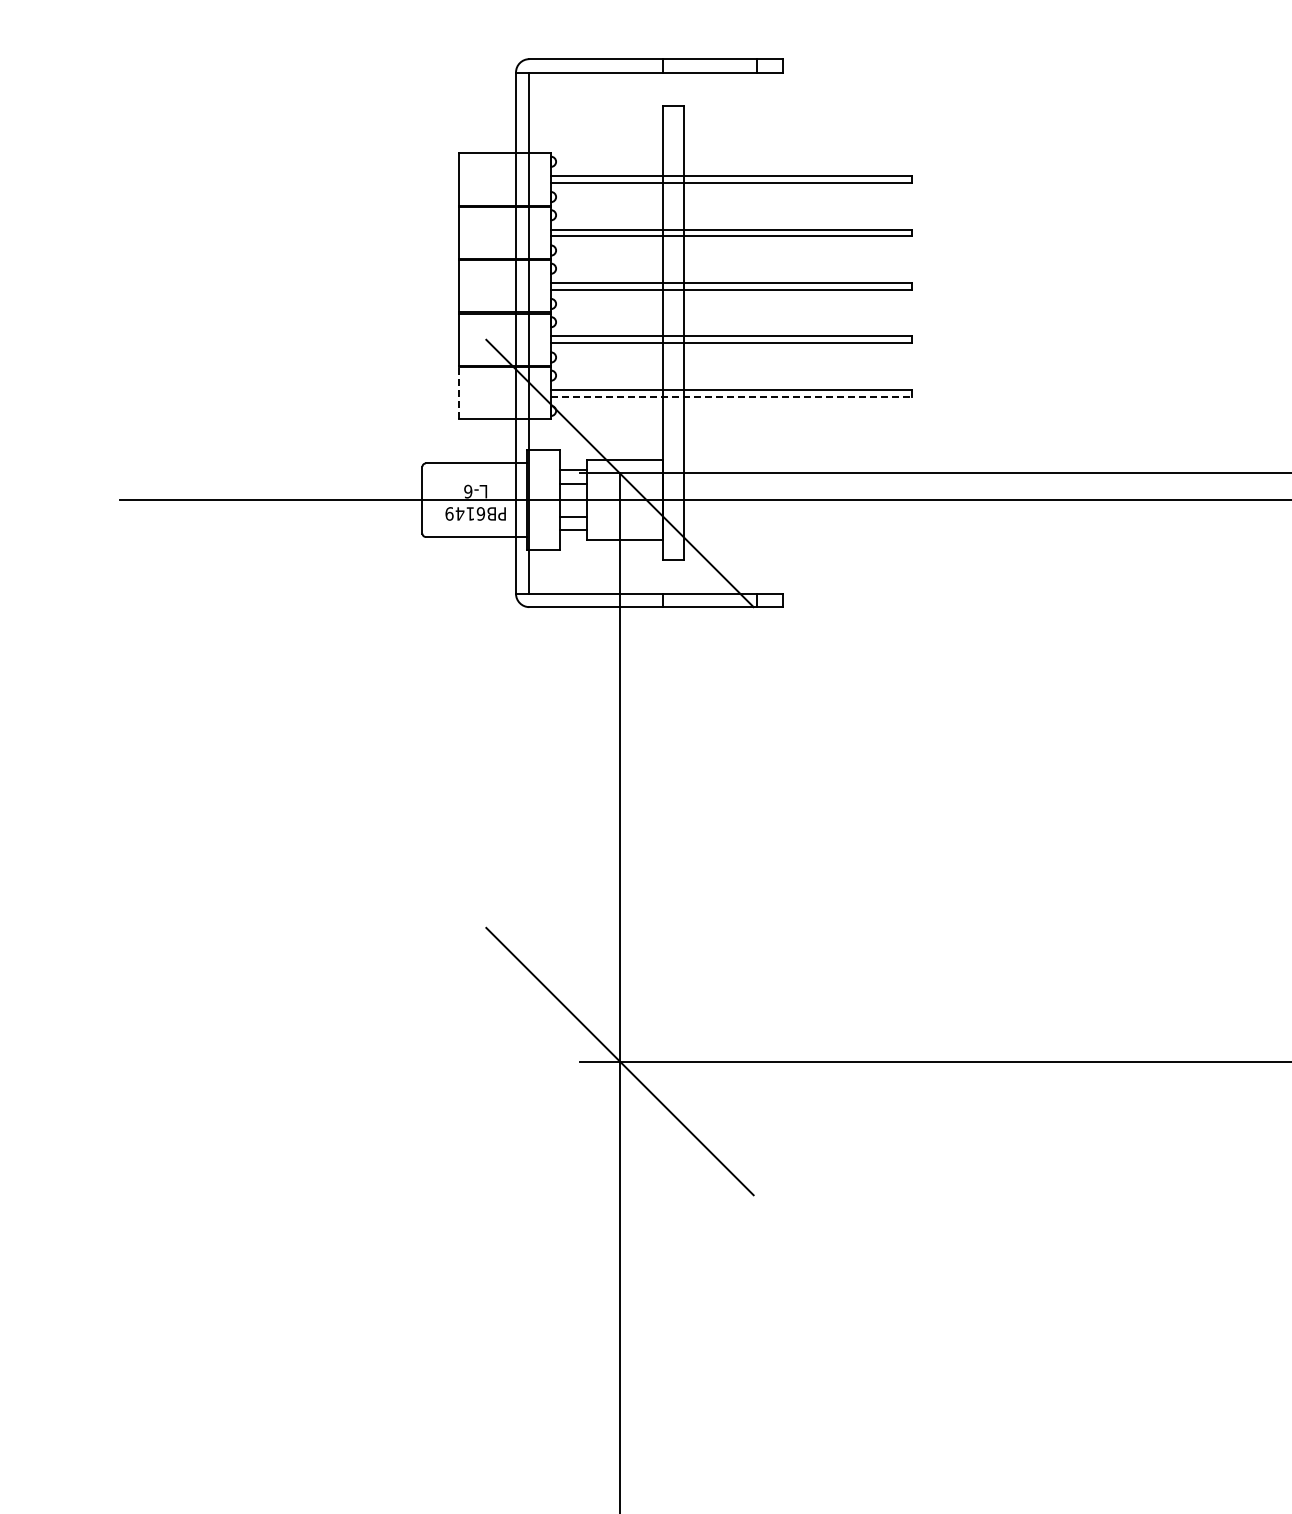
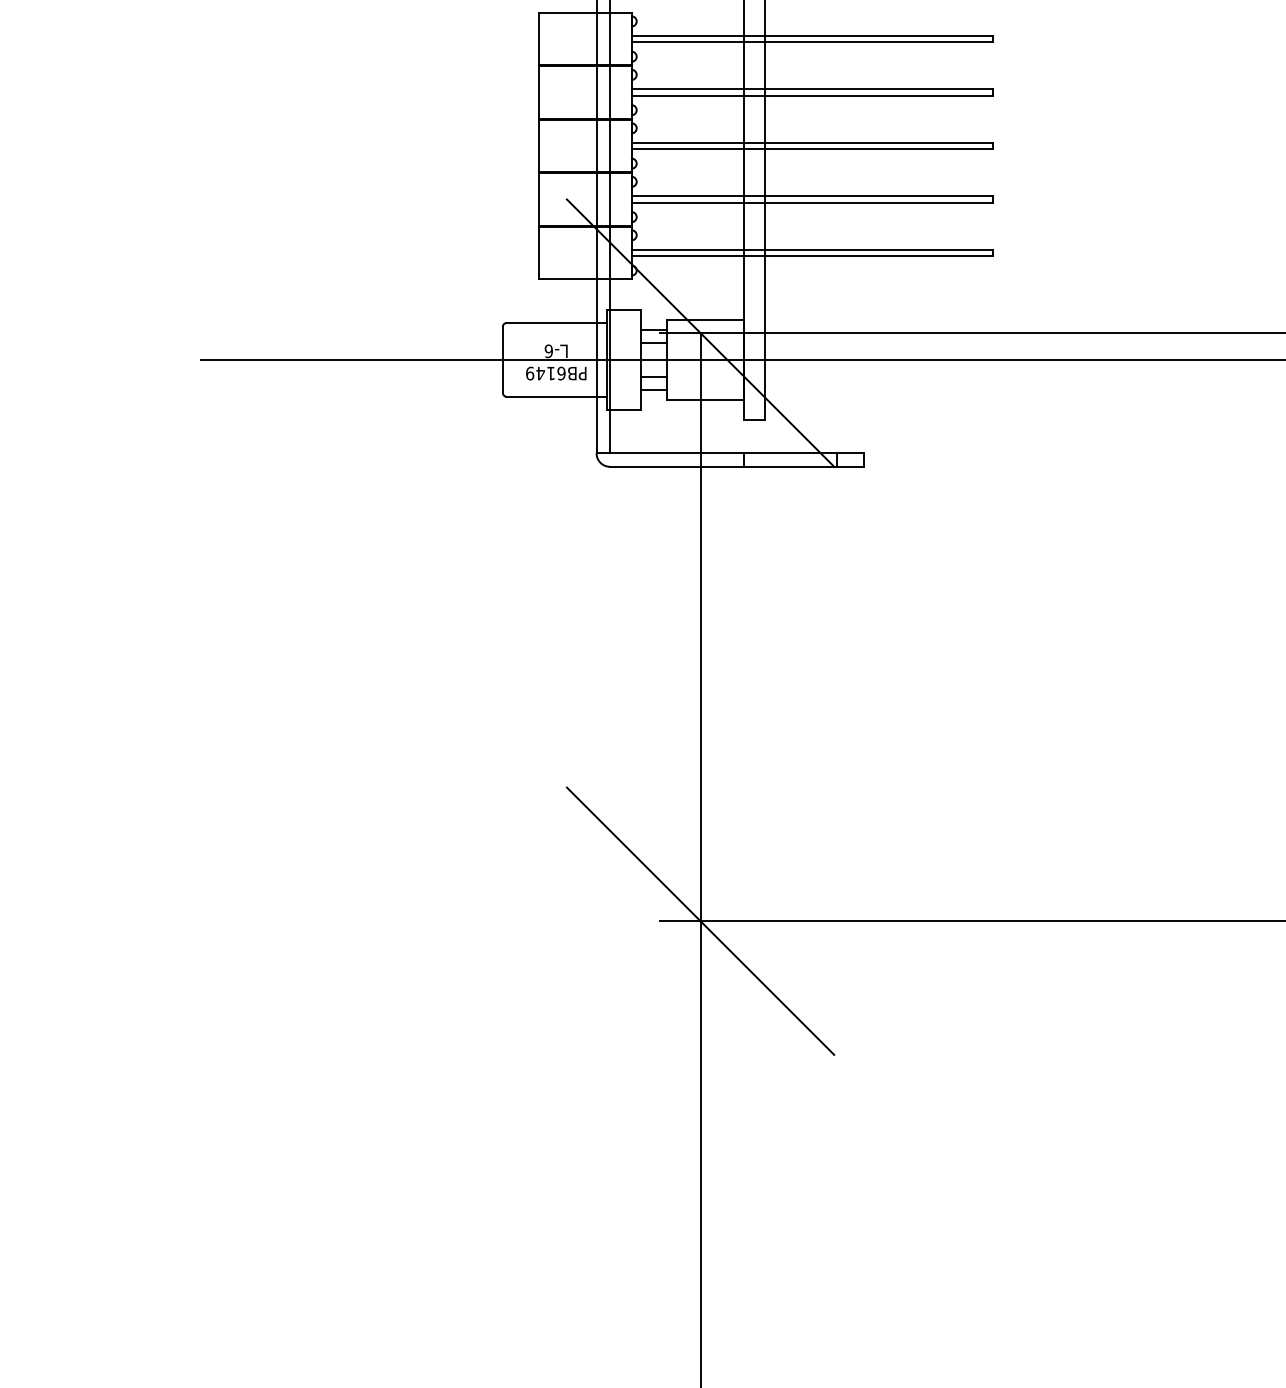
line: (458, 392) -> (539, 252), dashed -> solid
line: (731, 396) -> (812, 256), dashed -> solid

